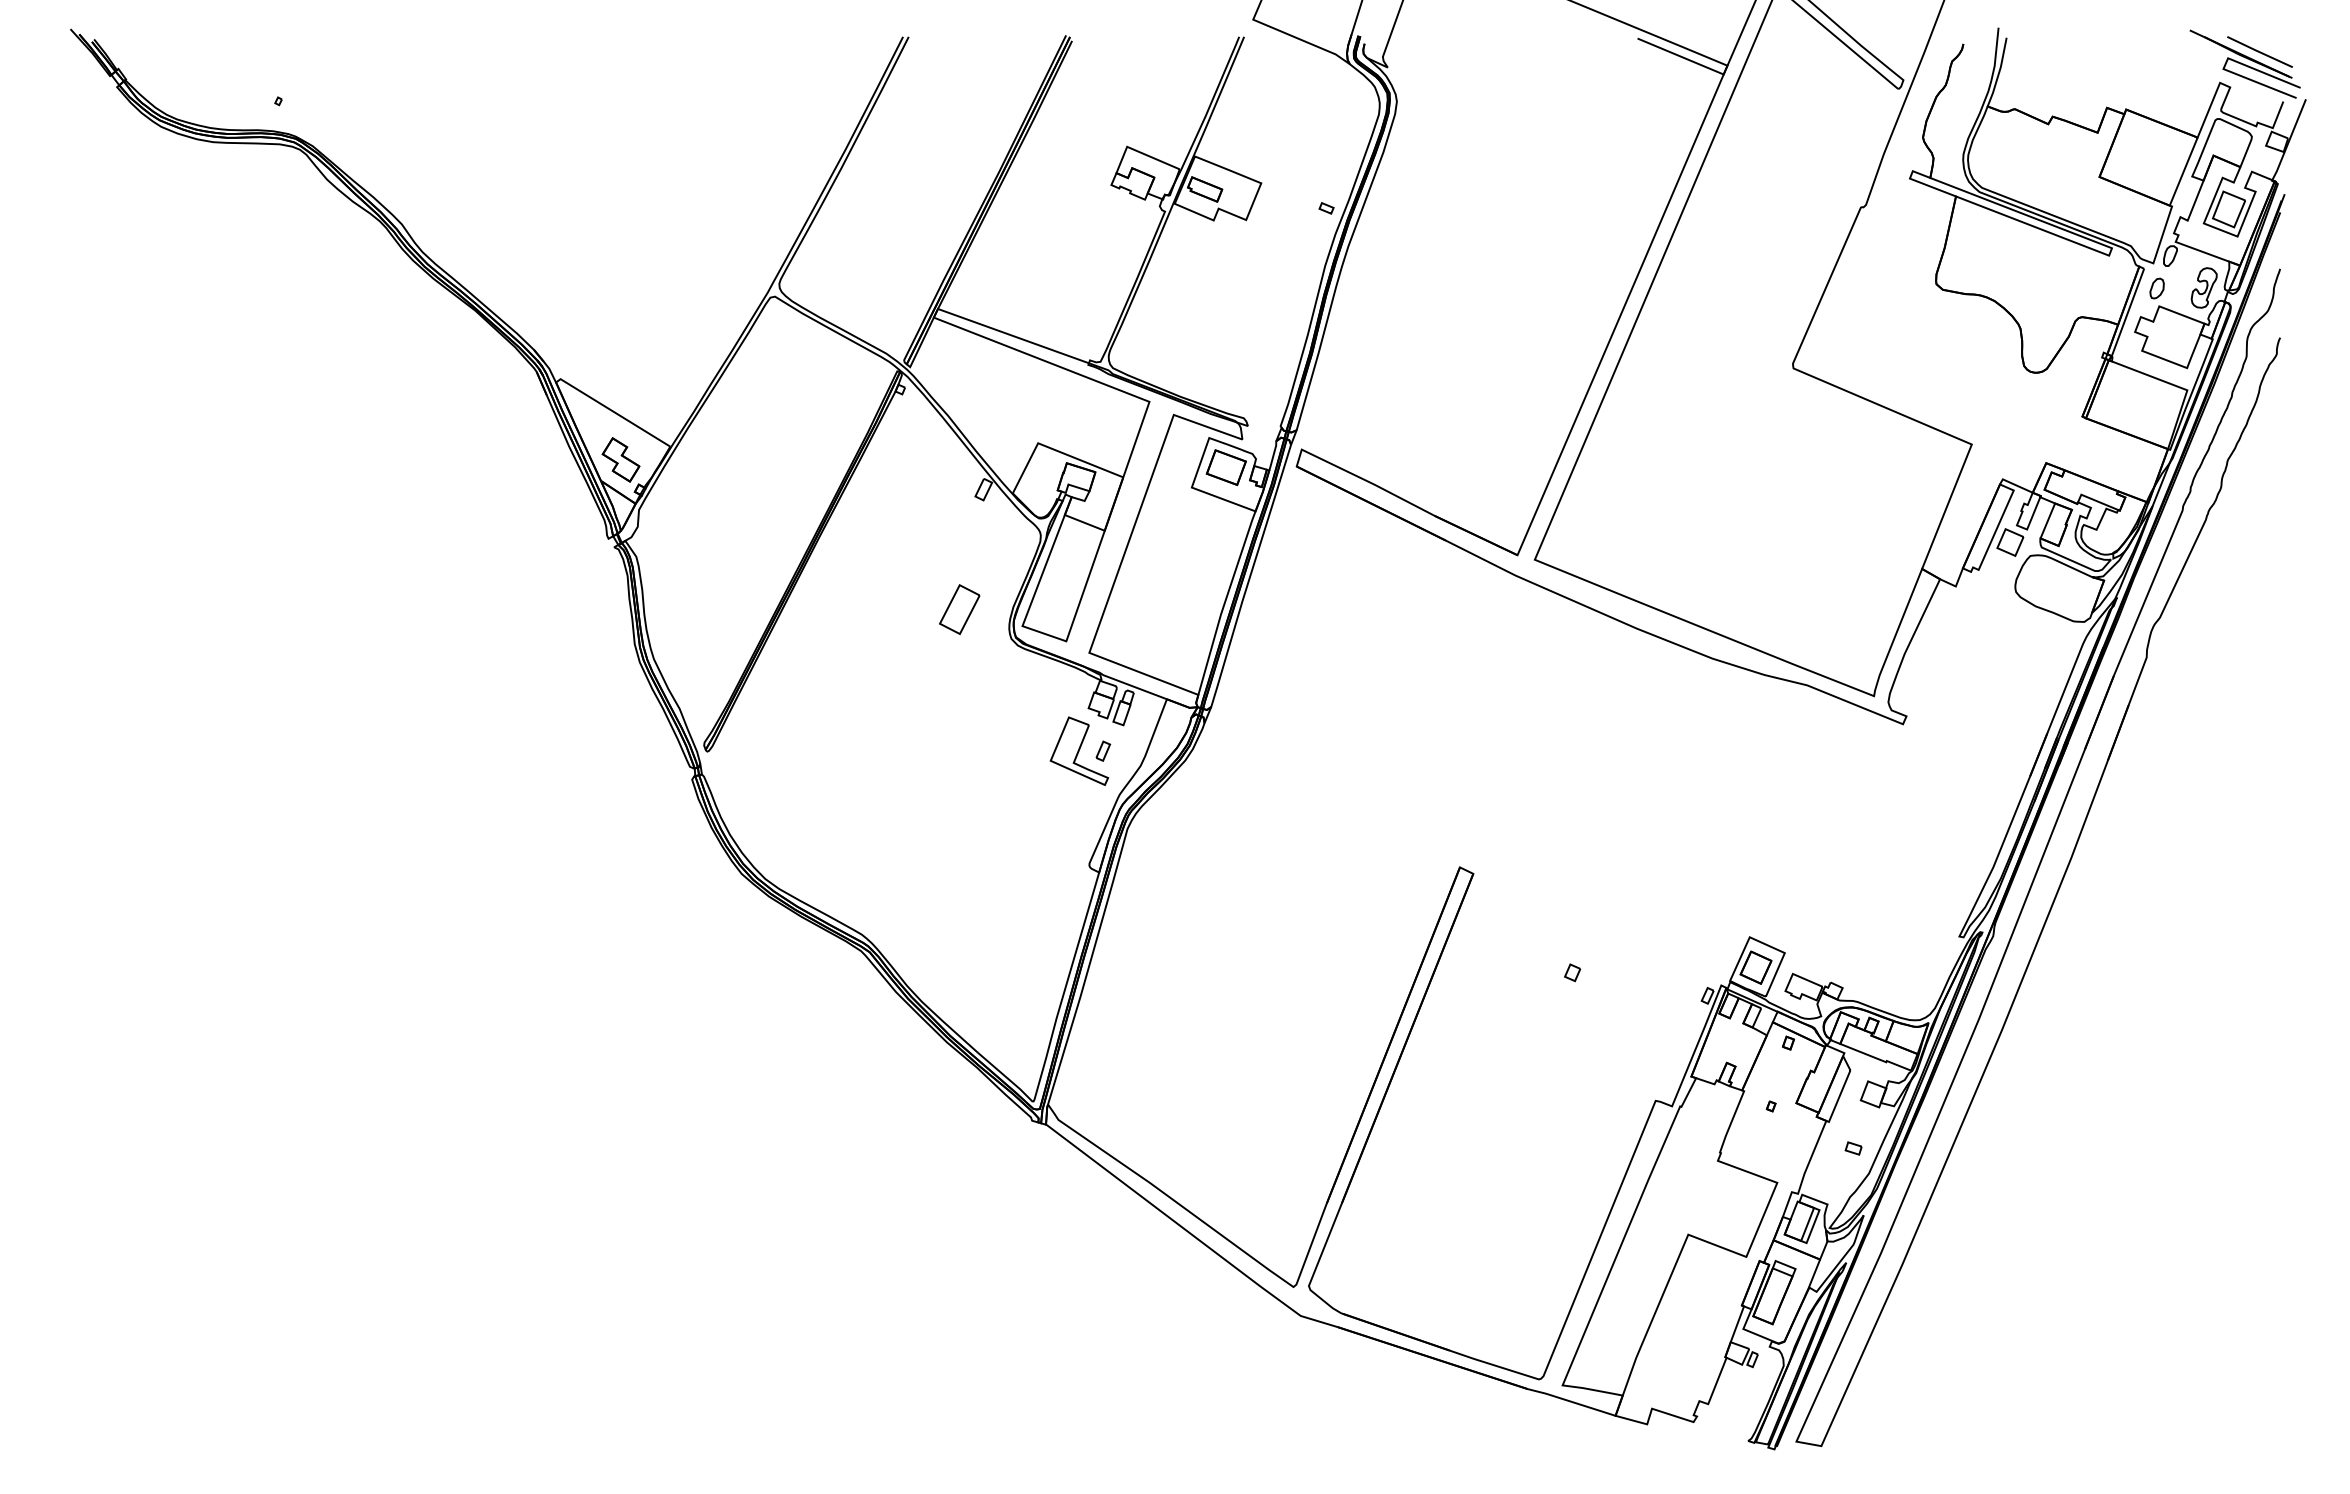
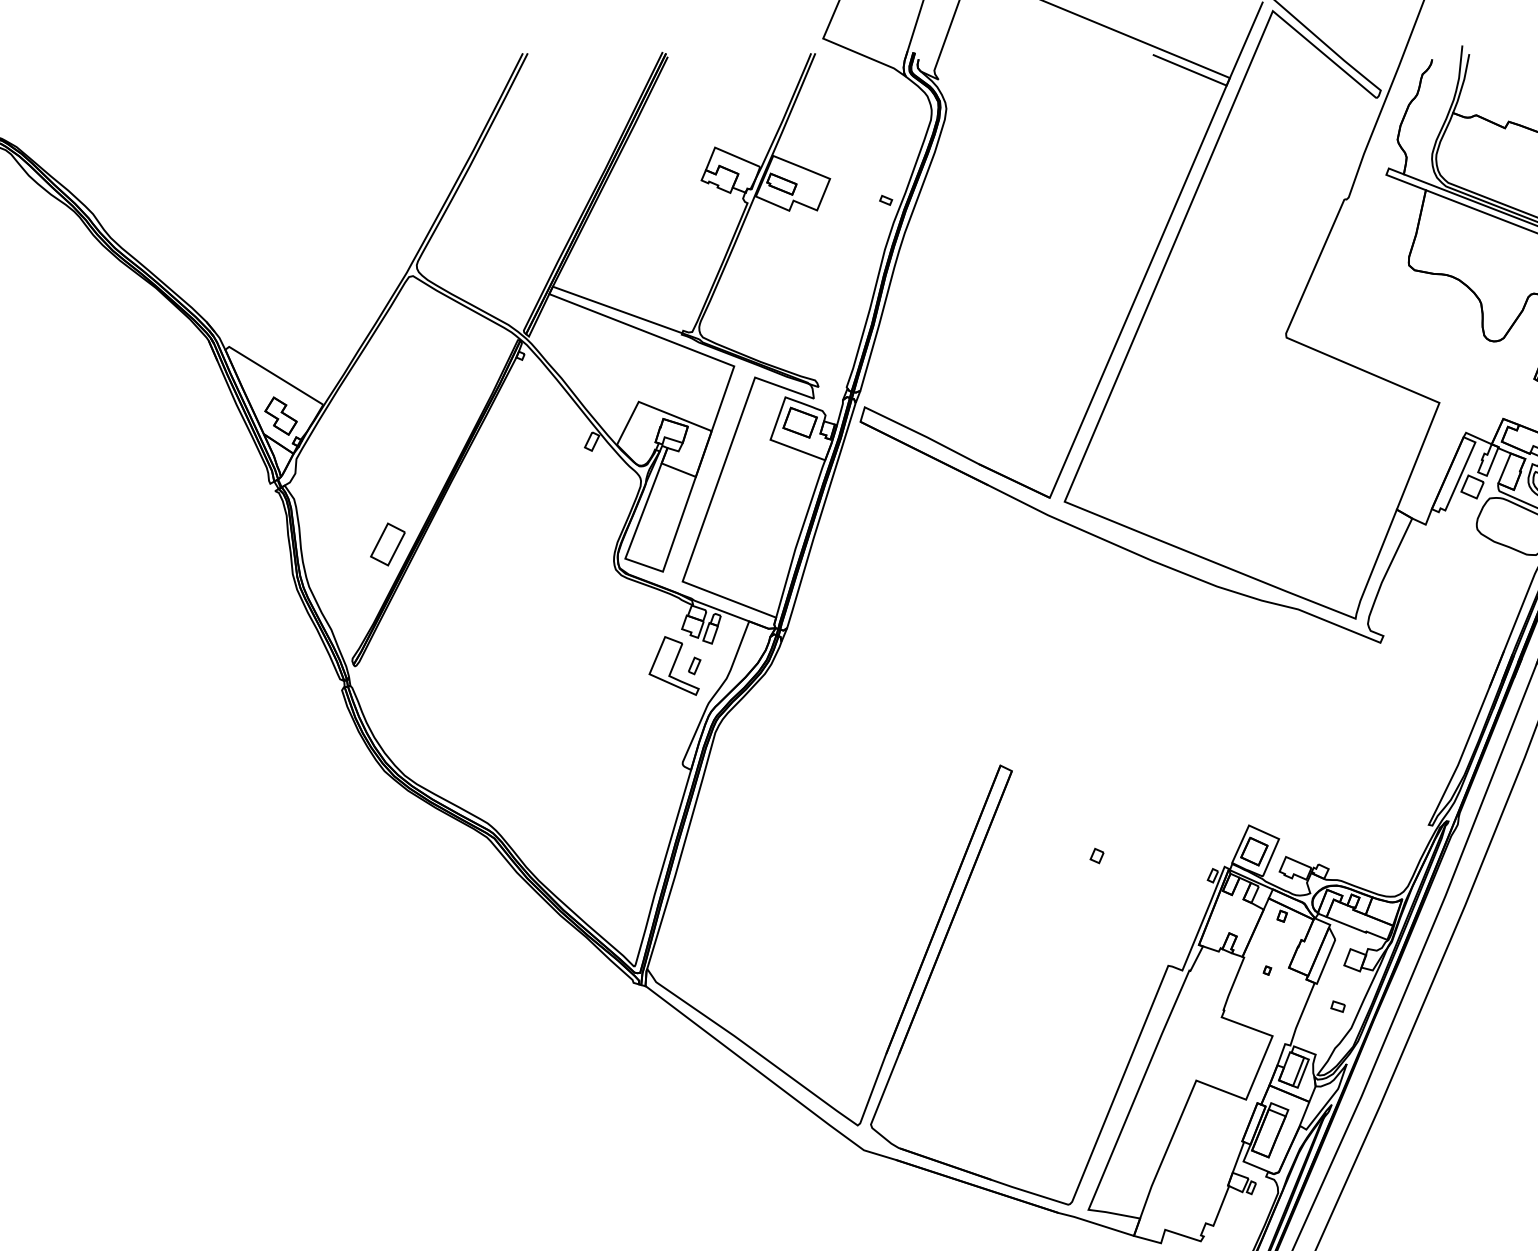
part: (959, 609) -> (387, 544), moved

